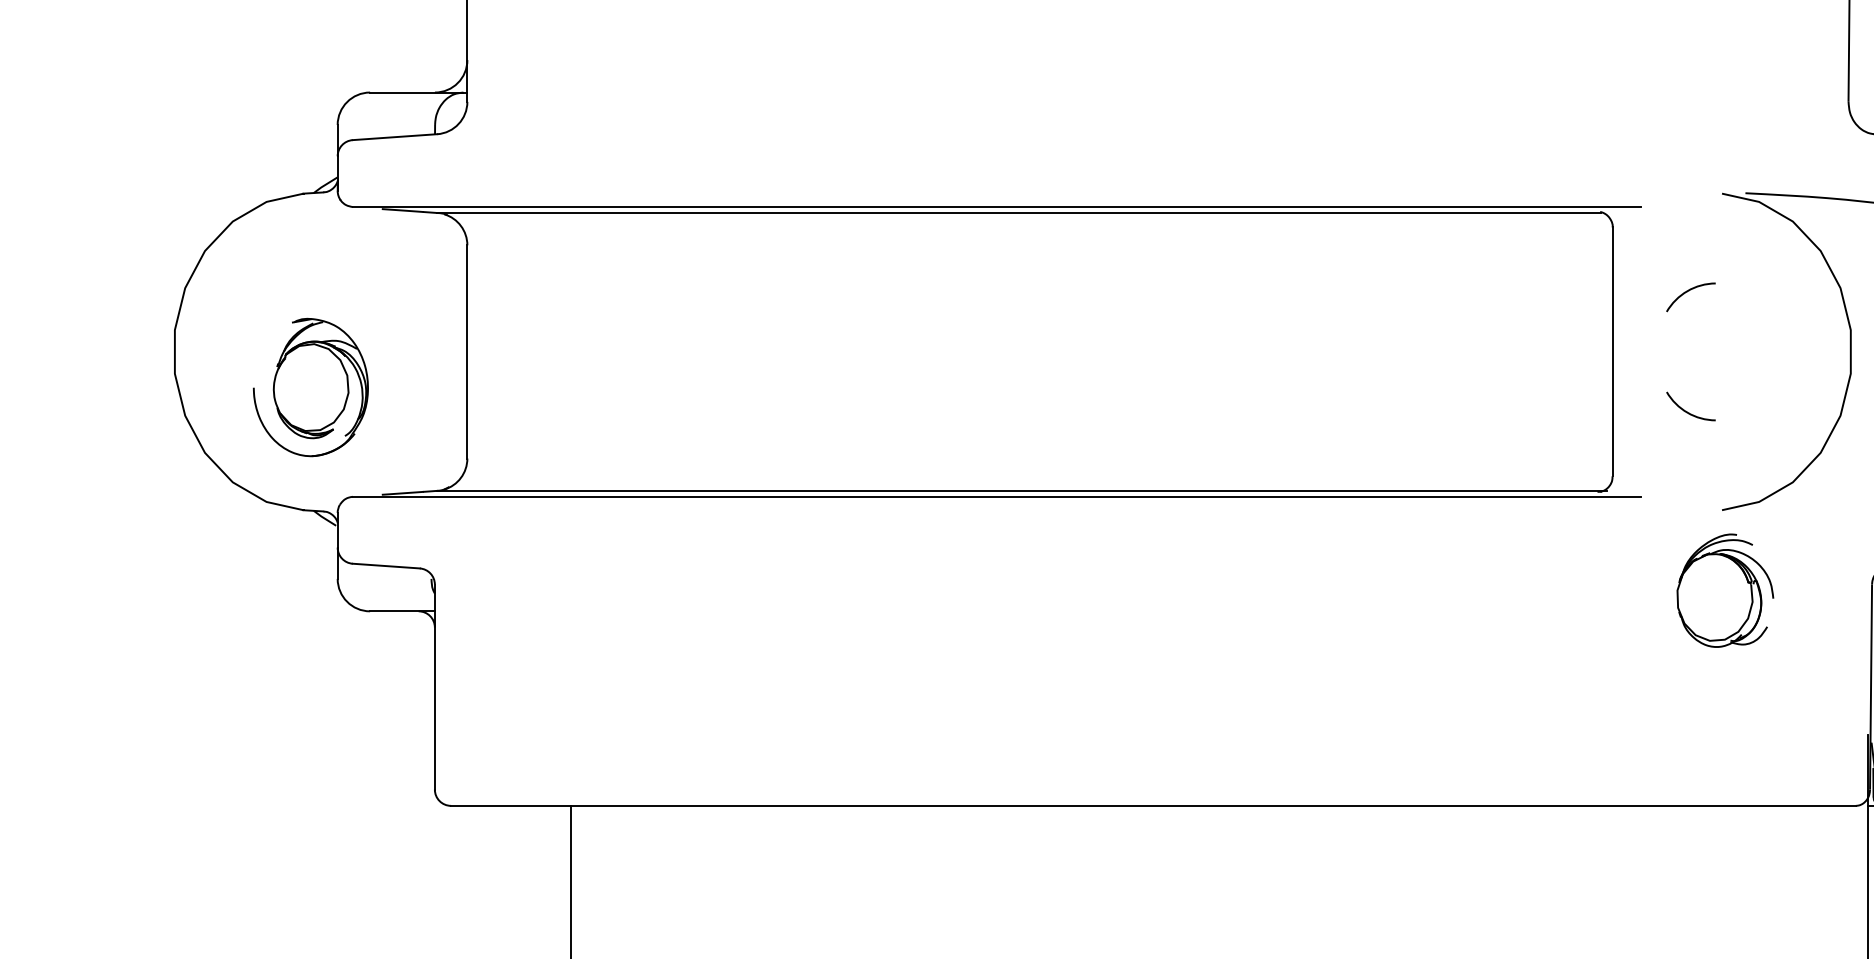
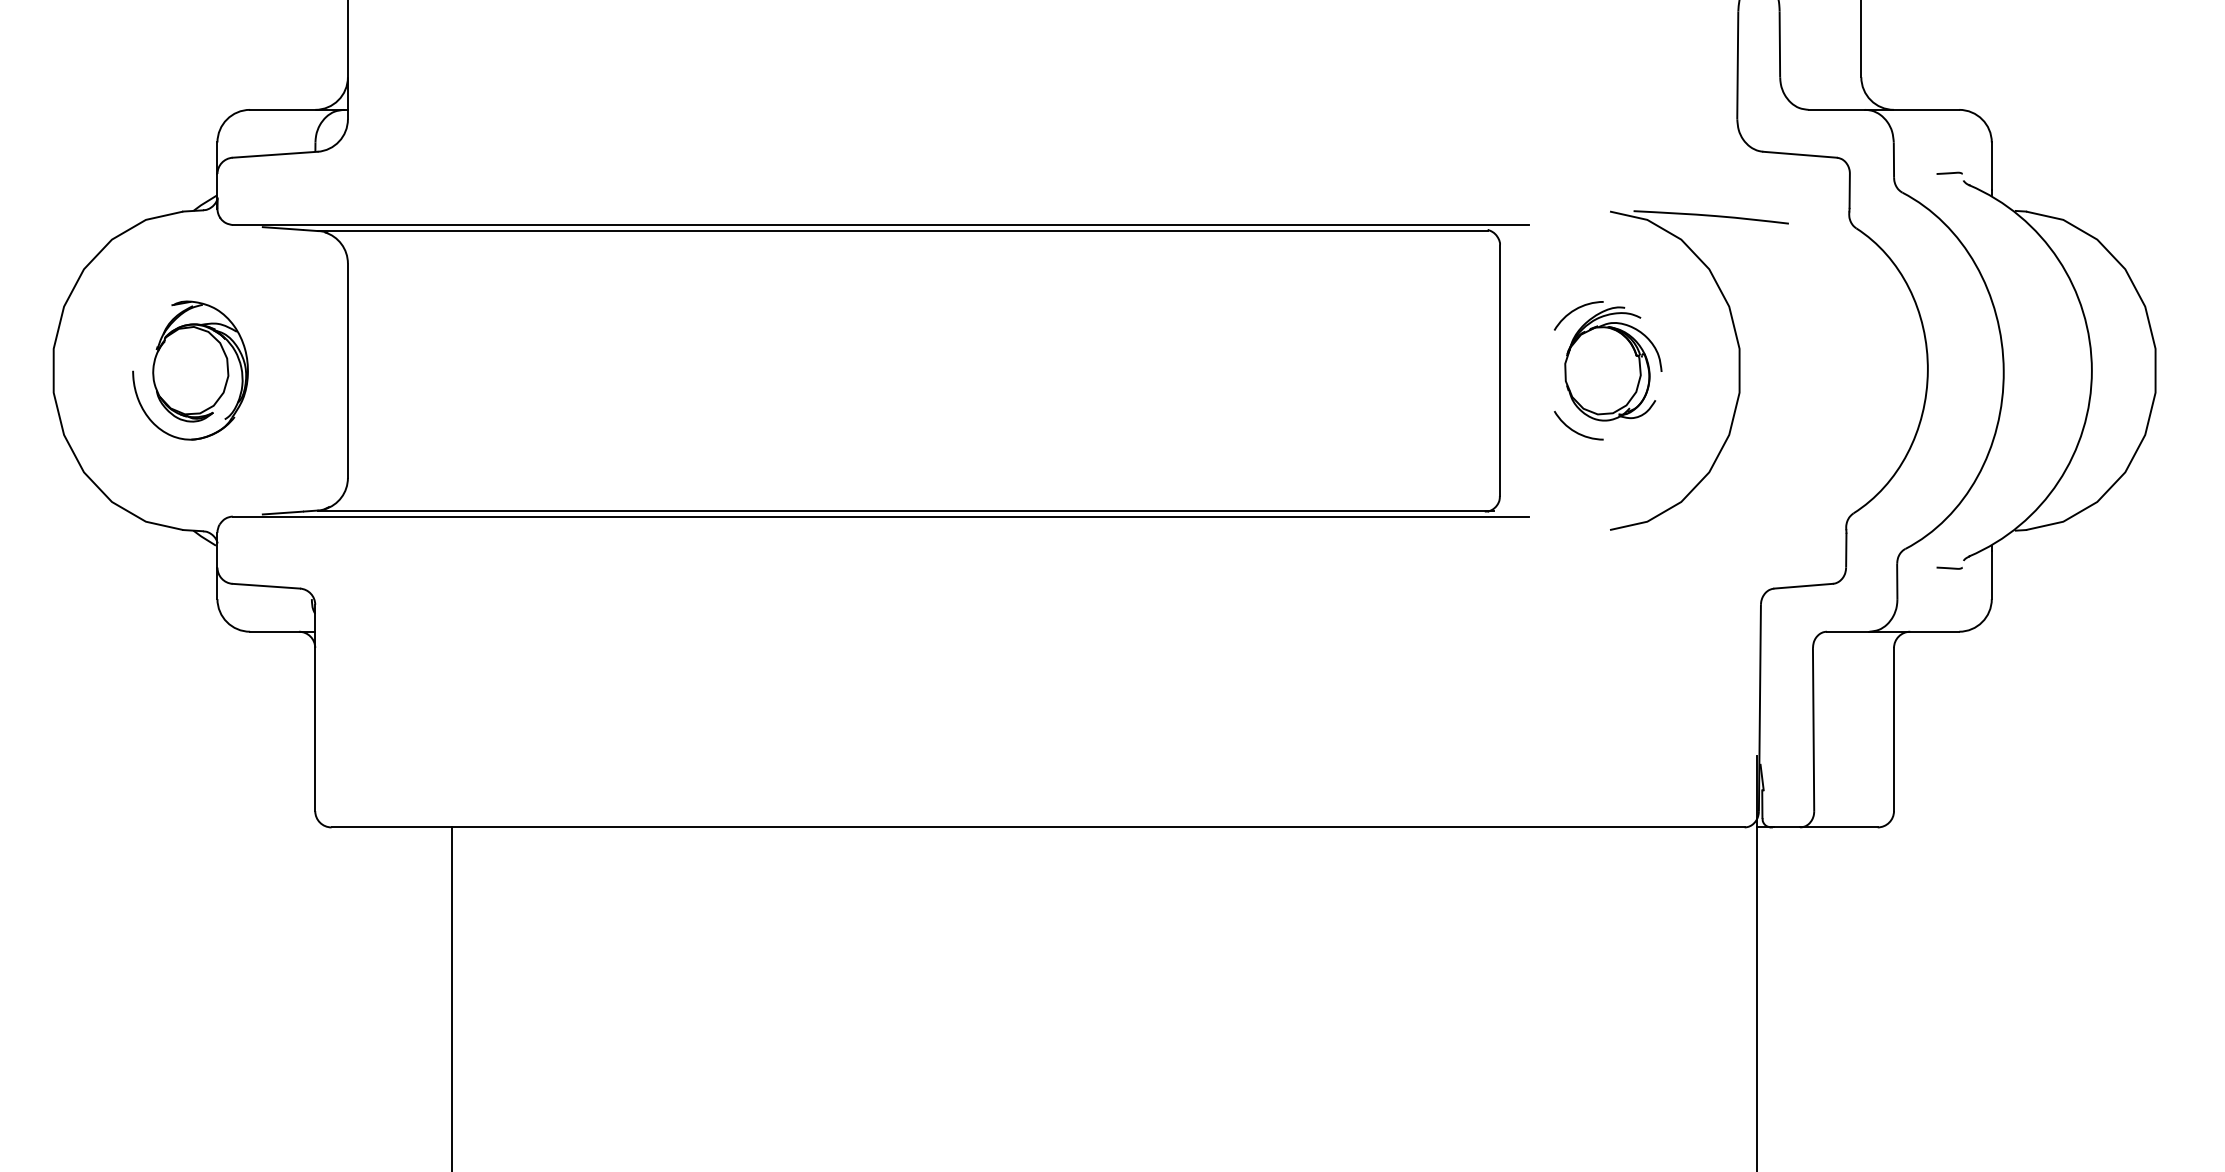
part: (310, 387) -> (190, 370), moved
part: (1725, 590) -> (1613, 363), moved

